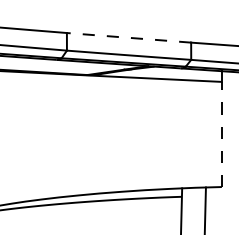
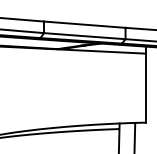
line: (128, 37) -> (84, 24), dashed -> solid
line: (221, 133) -> (145, 87), dashed -> solid

